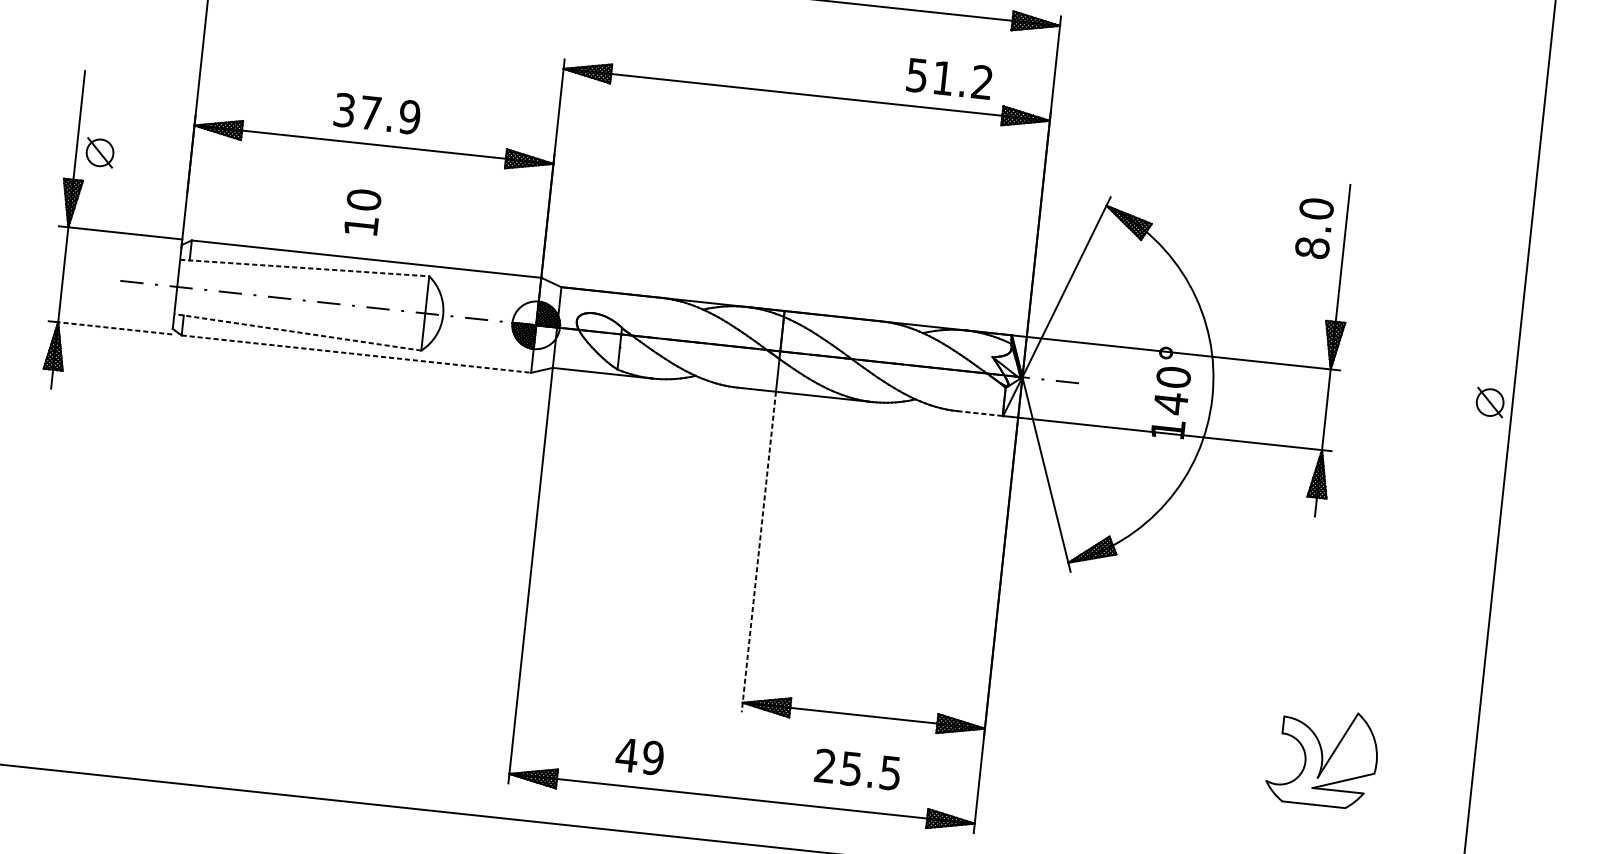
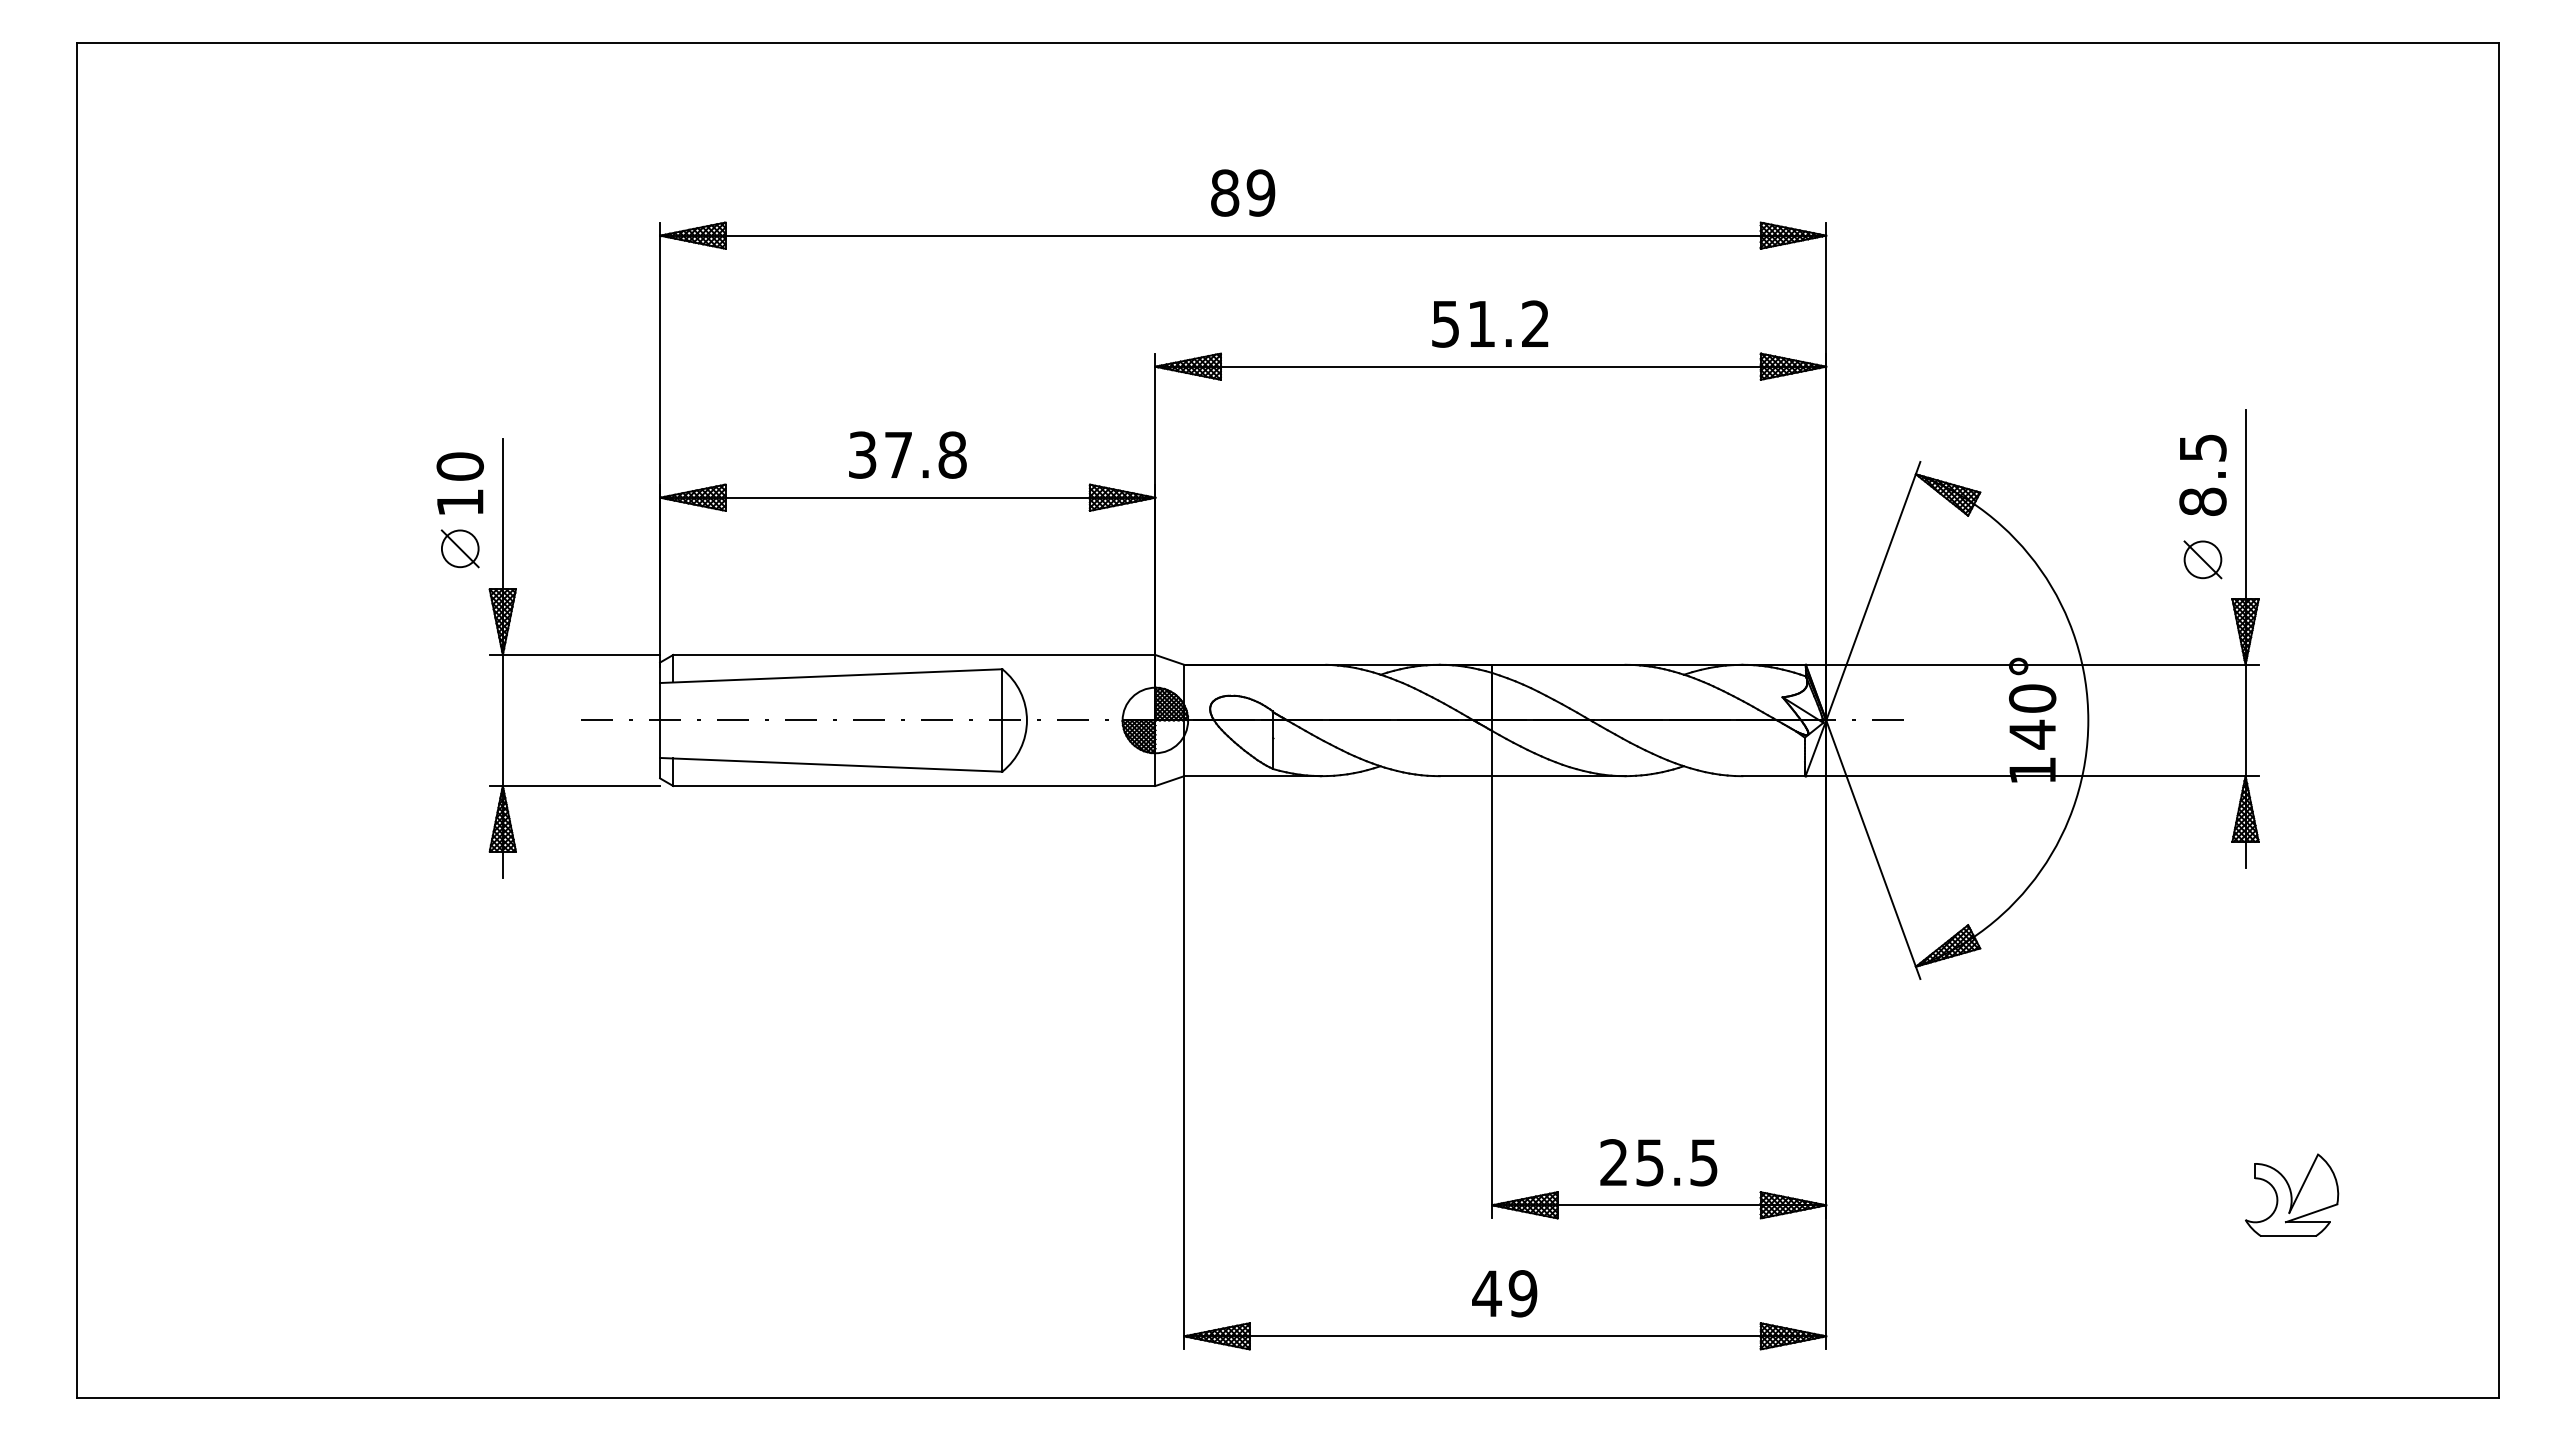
text: (949, 78) -> (1490, 323), moved
text: (409, 116) -> (952, 454), 37.9 -> 37.8
part: (99, 152) -> (459, 548), moved
text: (1316, 208) -> (2202, 447), 8.0 -> 8.5
text: (362, 212) -> (459, 483), moved
line: (304, 268) -> (831, 676), dashed -> solid
line: (115, 328) -> (581, 786), dashed -> solid
line: (297, 332) -> (830, 764), dashed -> solid
line: (356, 354) -> (914, 786), dashed -> solid
part: (1489, 402) -> (2202, 559), moved
line: (979, 413) -> (1773, 776), dashed -> solid
line: (759, 552) -> (1492, 997), dashed -> solid
text: (639, 756) -> (1504, 1293), moved
part: (1323, 756) -> (2292, 1194), size x0.62
text: (857, 769) -> (1658, 1162), moved

